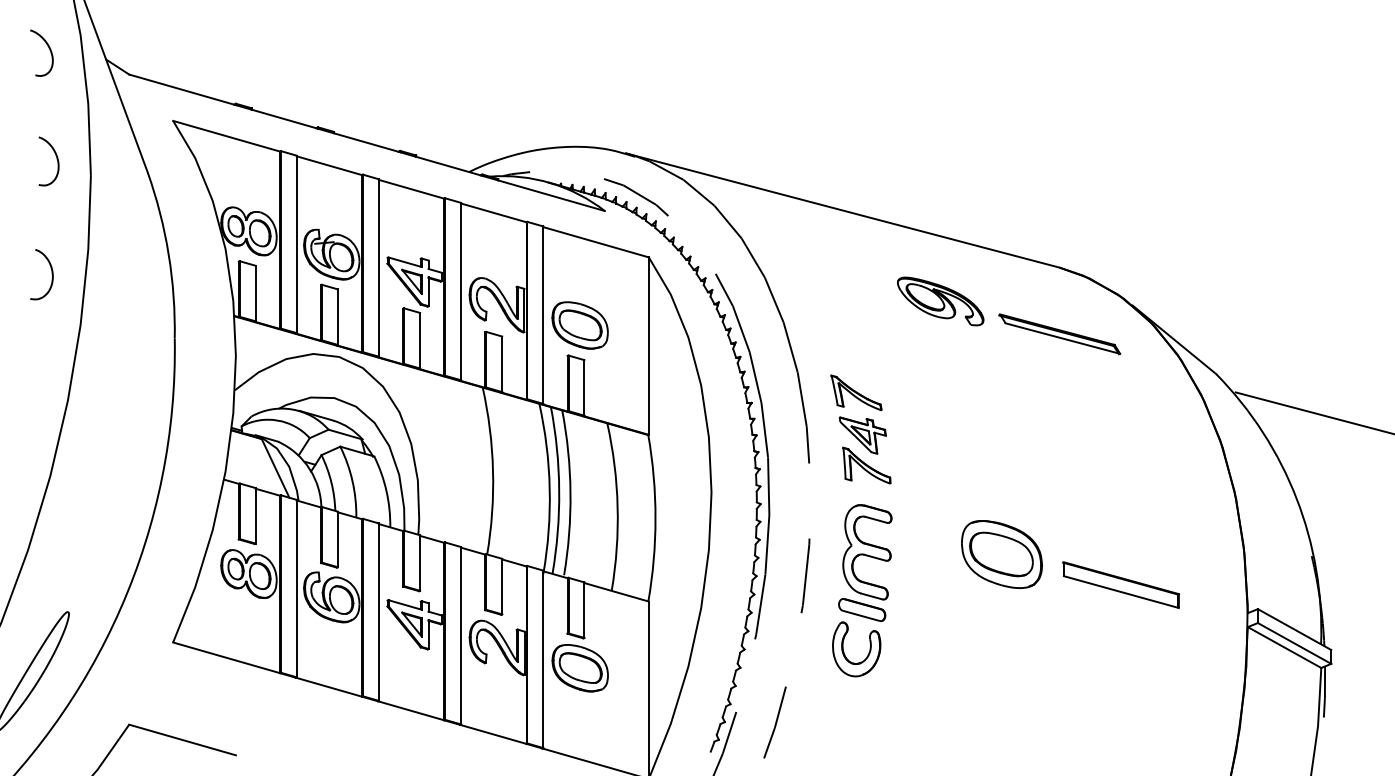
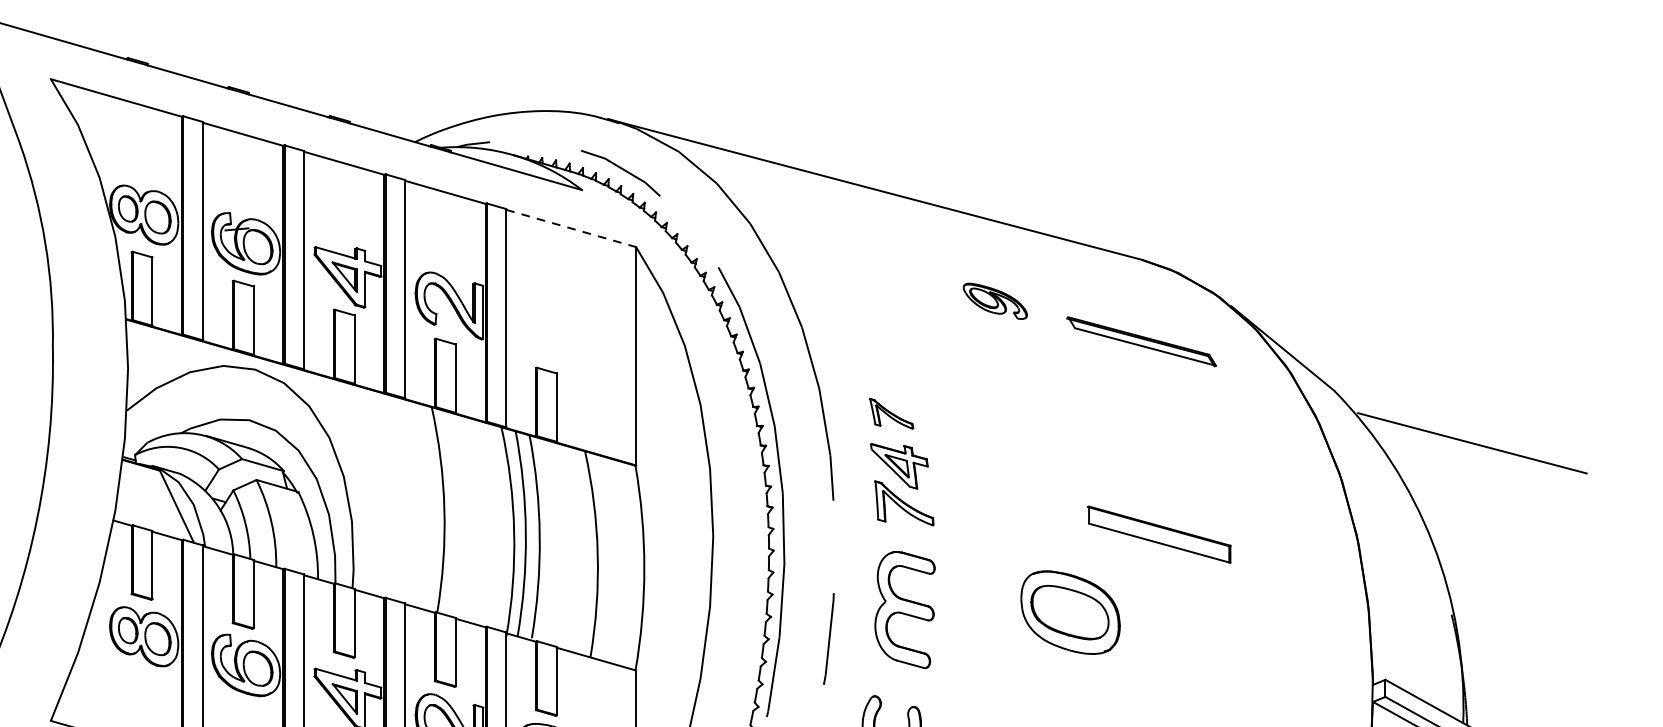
line: (596, 242) -> (571, 228), solid -> dashed
part: (940, 301) -> (994, 301), size x0.6
part: (579, 325) -> (550, 330), removed
part: (856, 392) -> (891, 413), size x0.7
part: (1120, 584) -> (1158, 533), moved
part: (862, 609) -> (898, 680), removed

